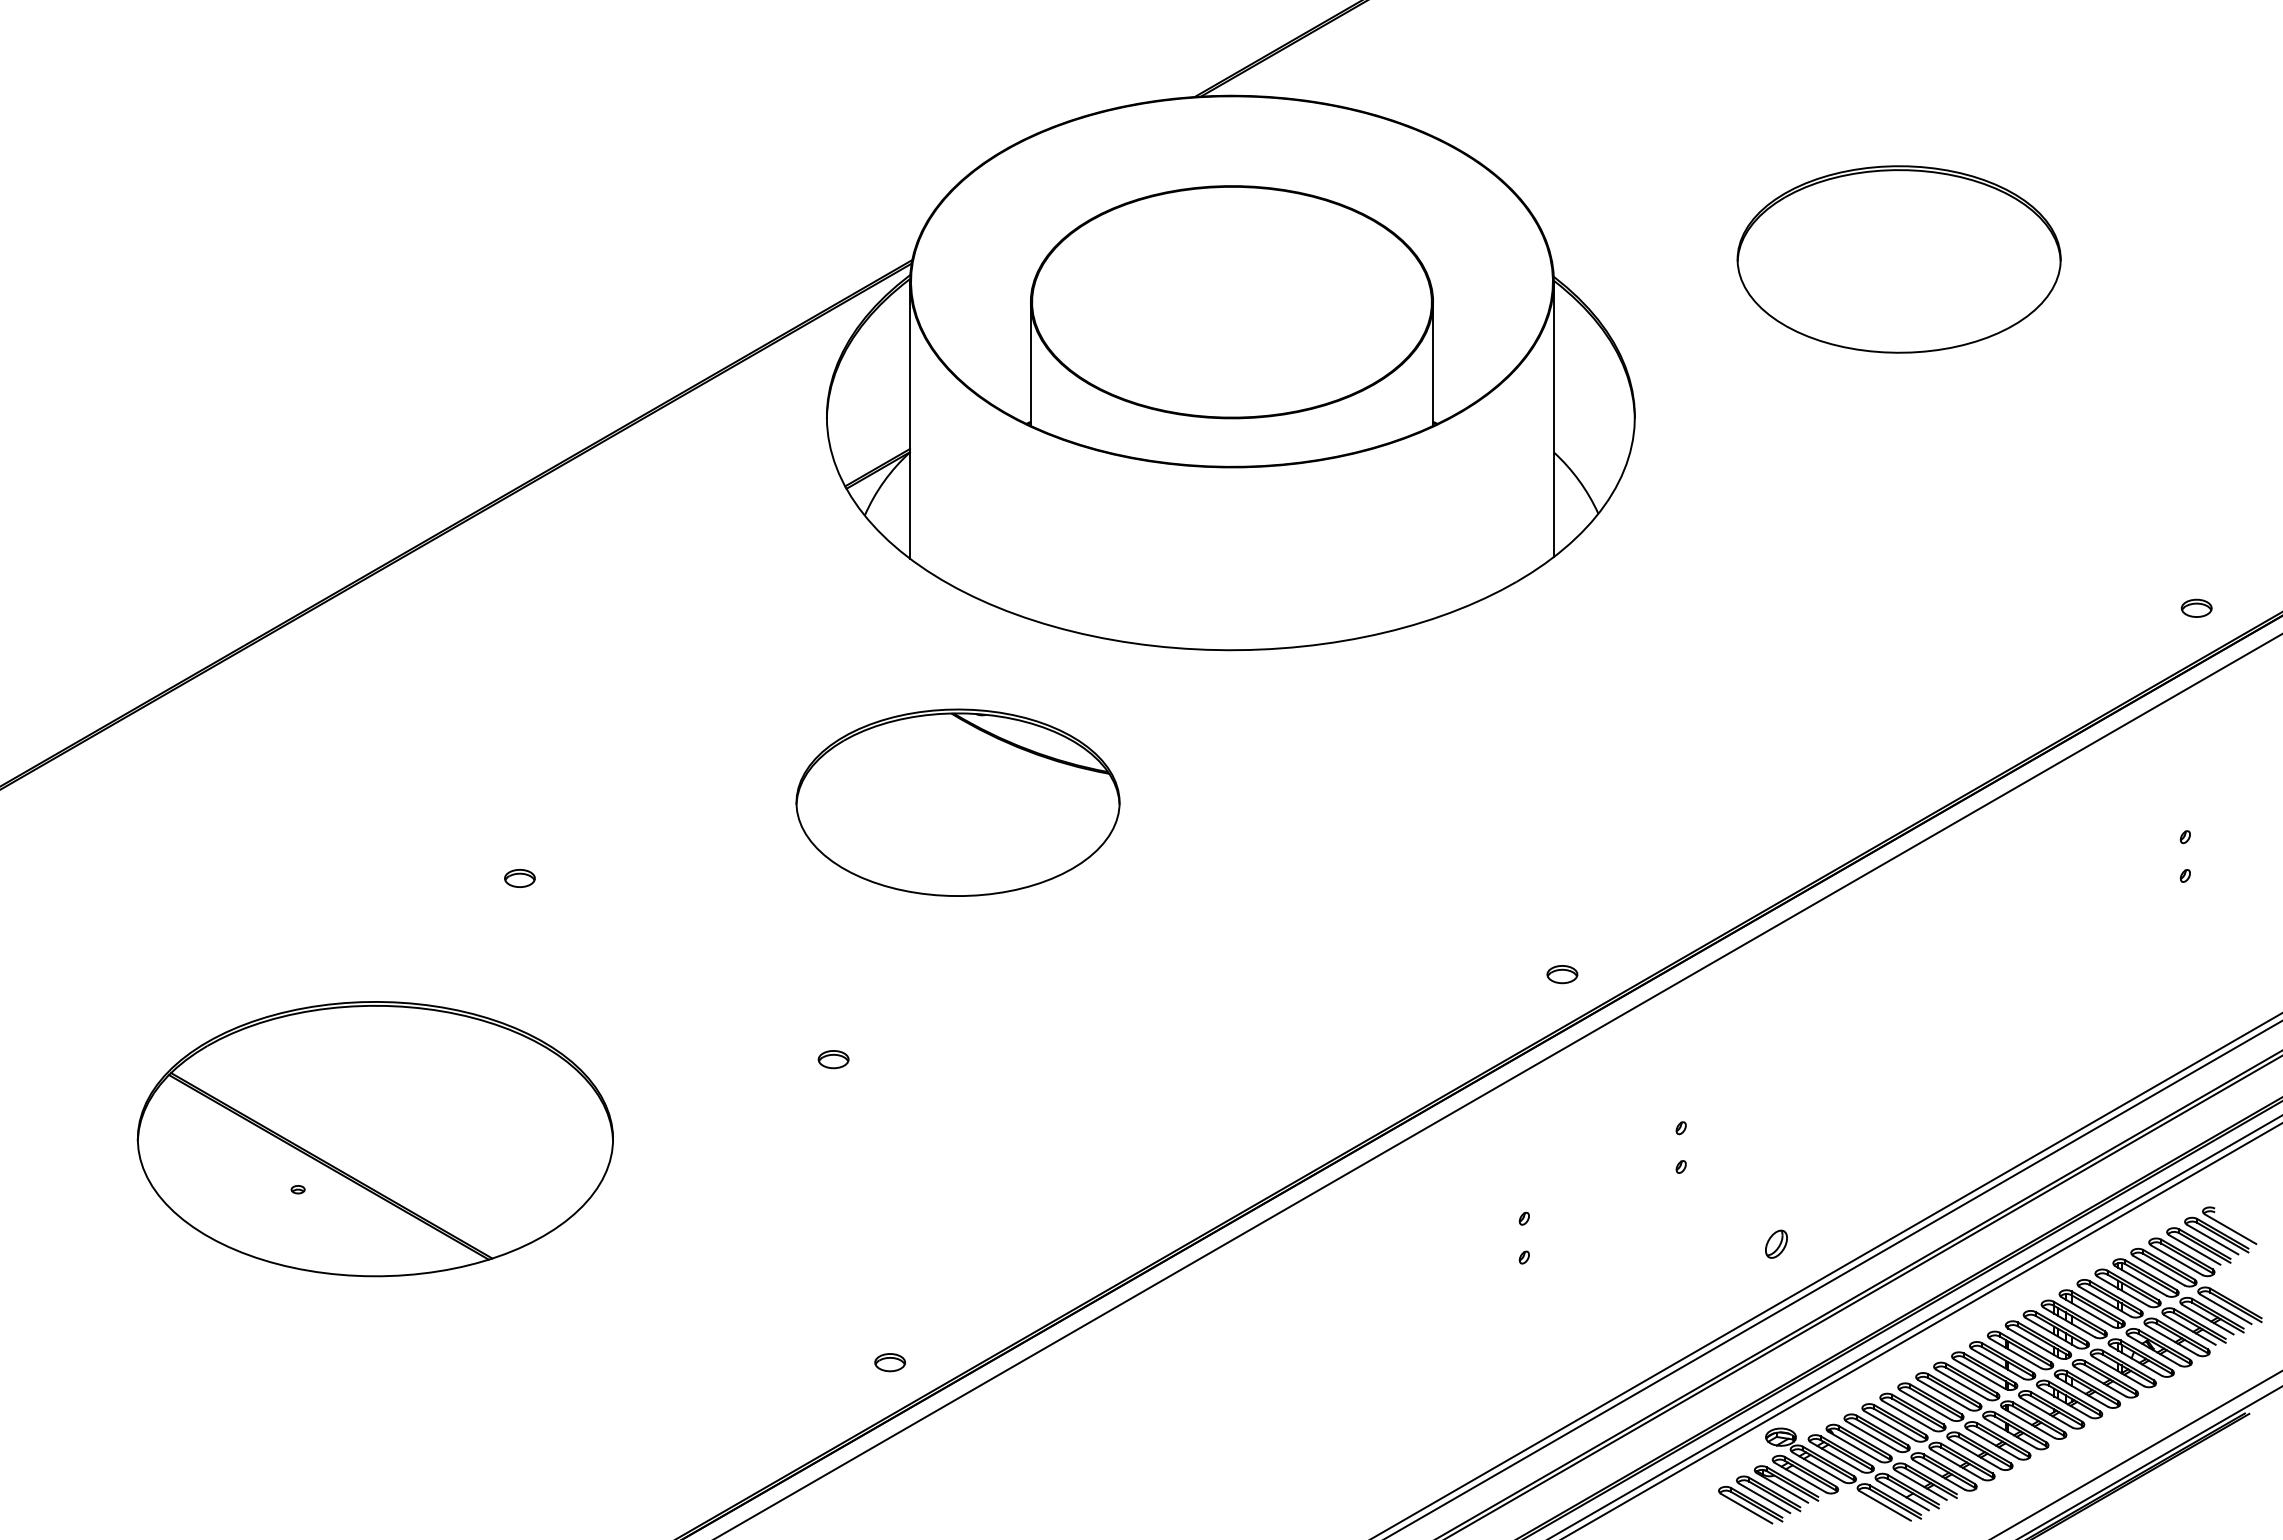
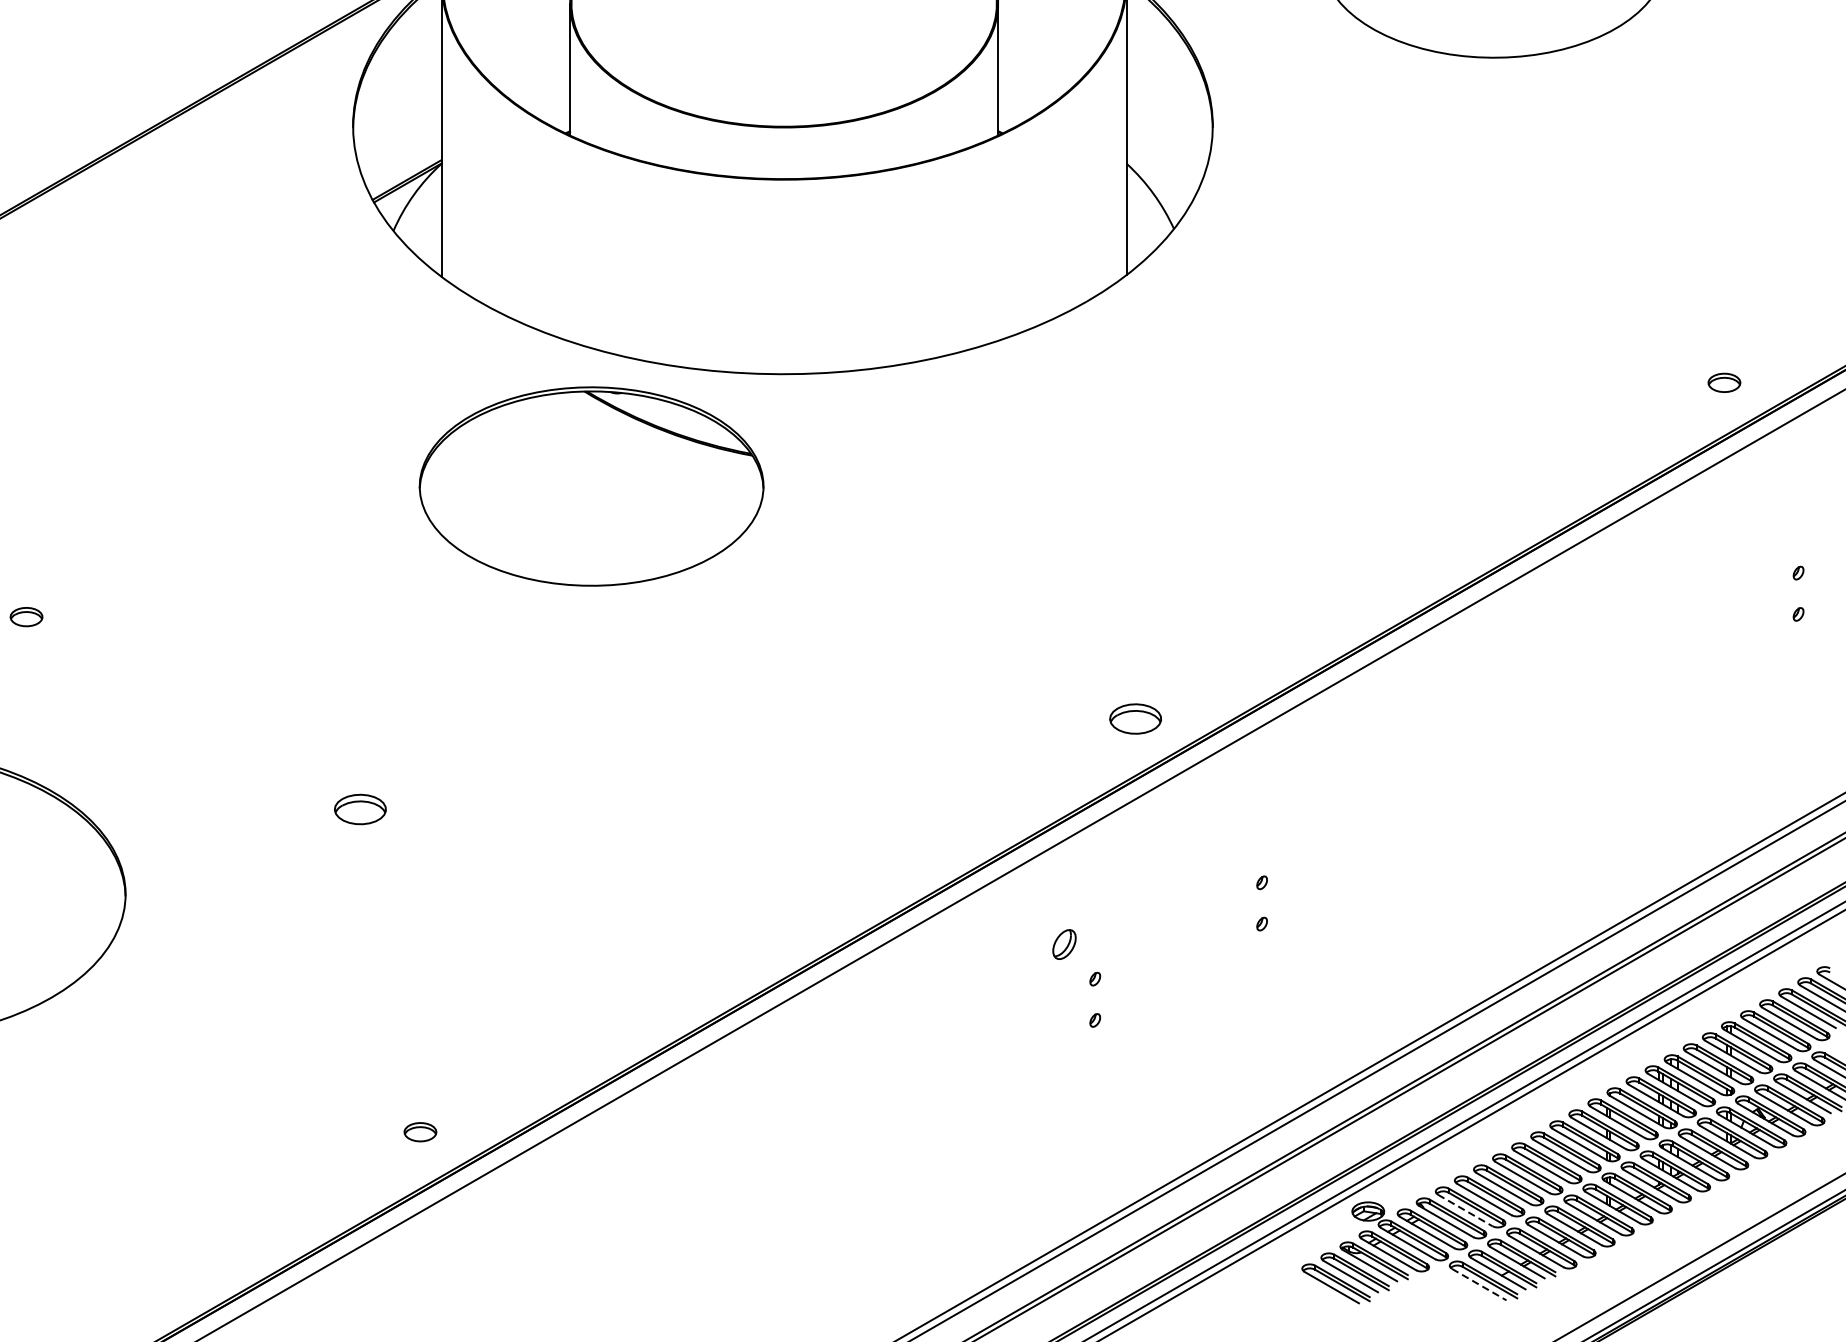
part: (2196, 607) -> (1724, 381), moved
part: (957, 802) -> (591, 486), moved
part: (1562, 974) -> (1135, 719), size x1.6
part: (833, 1059) -> (360, 809), size x1.6
part: (1776, 1243) -> (1064, 943), moved
line: (1872, 1436) -> (1465, 1210), solid -> dashed
line: (1885, 1505) -> (1479, 1284), solid -> dashed

